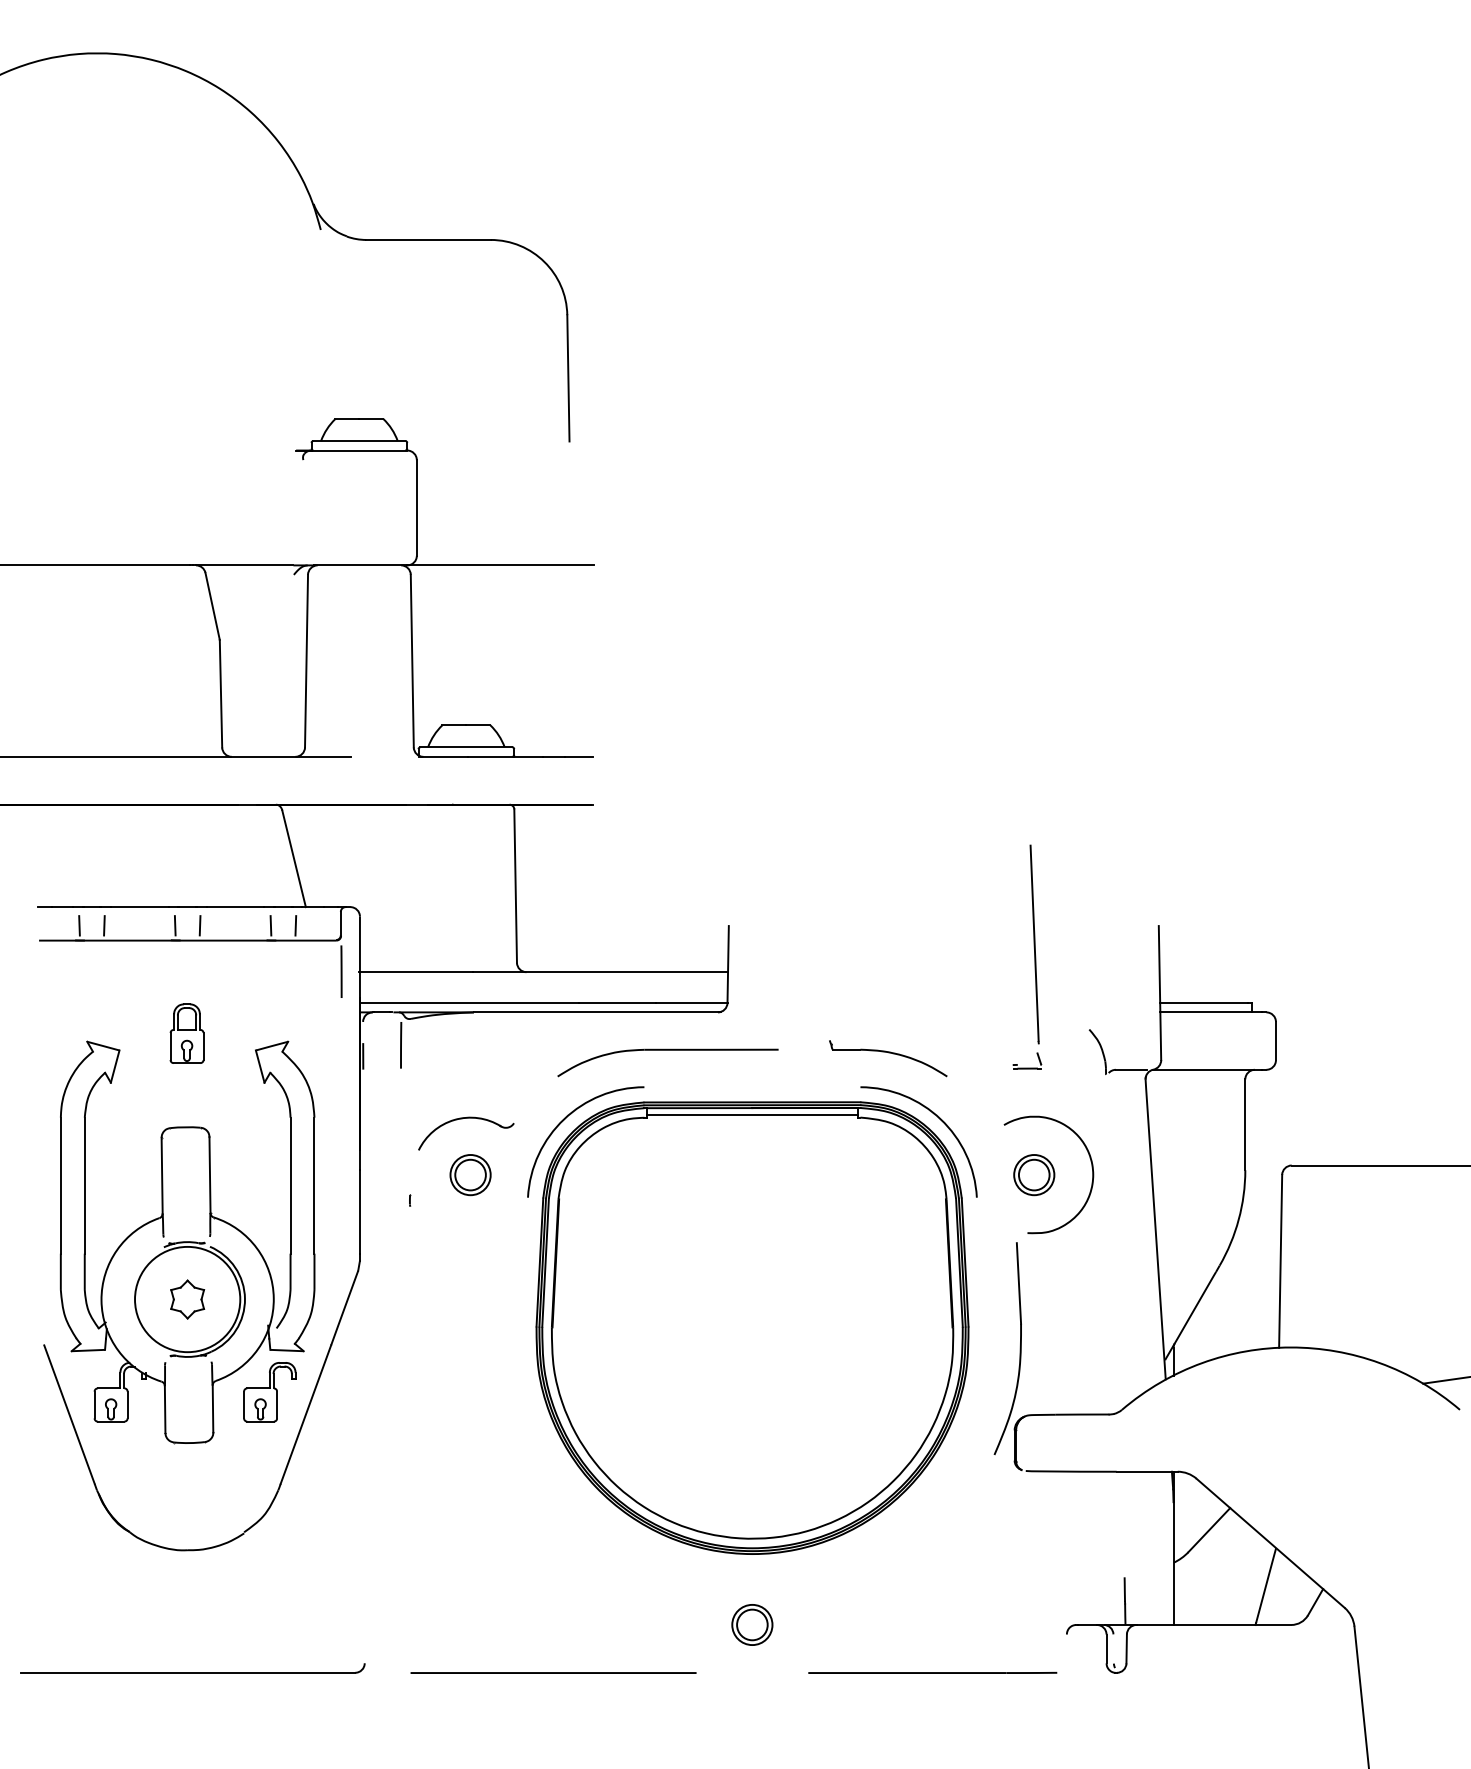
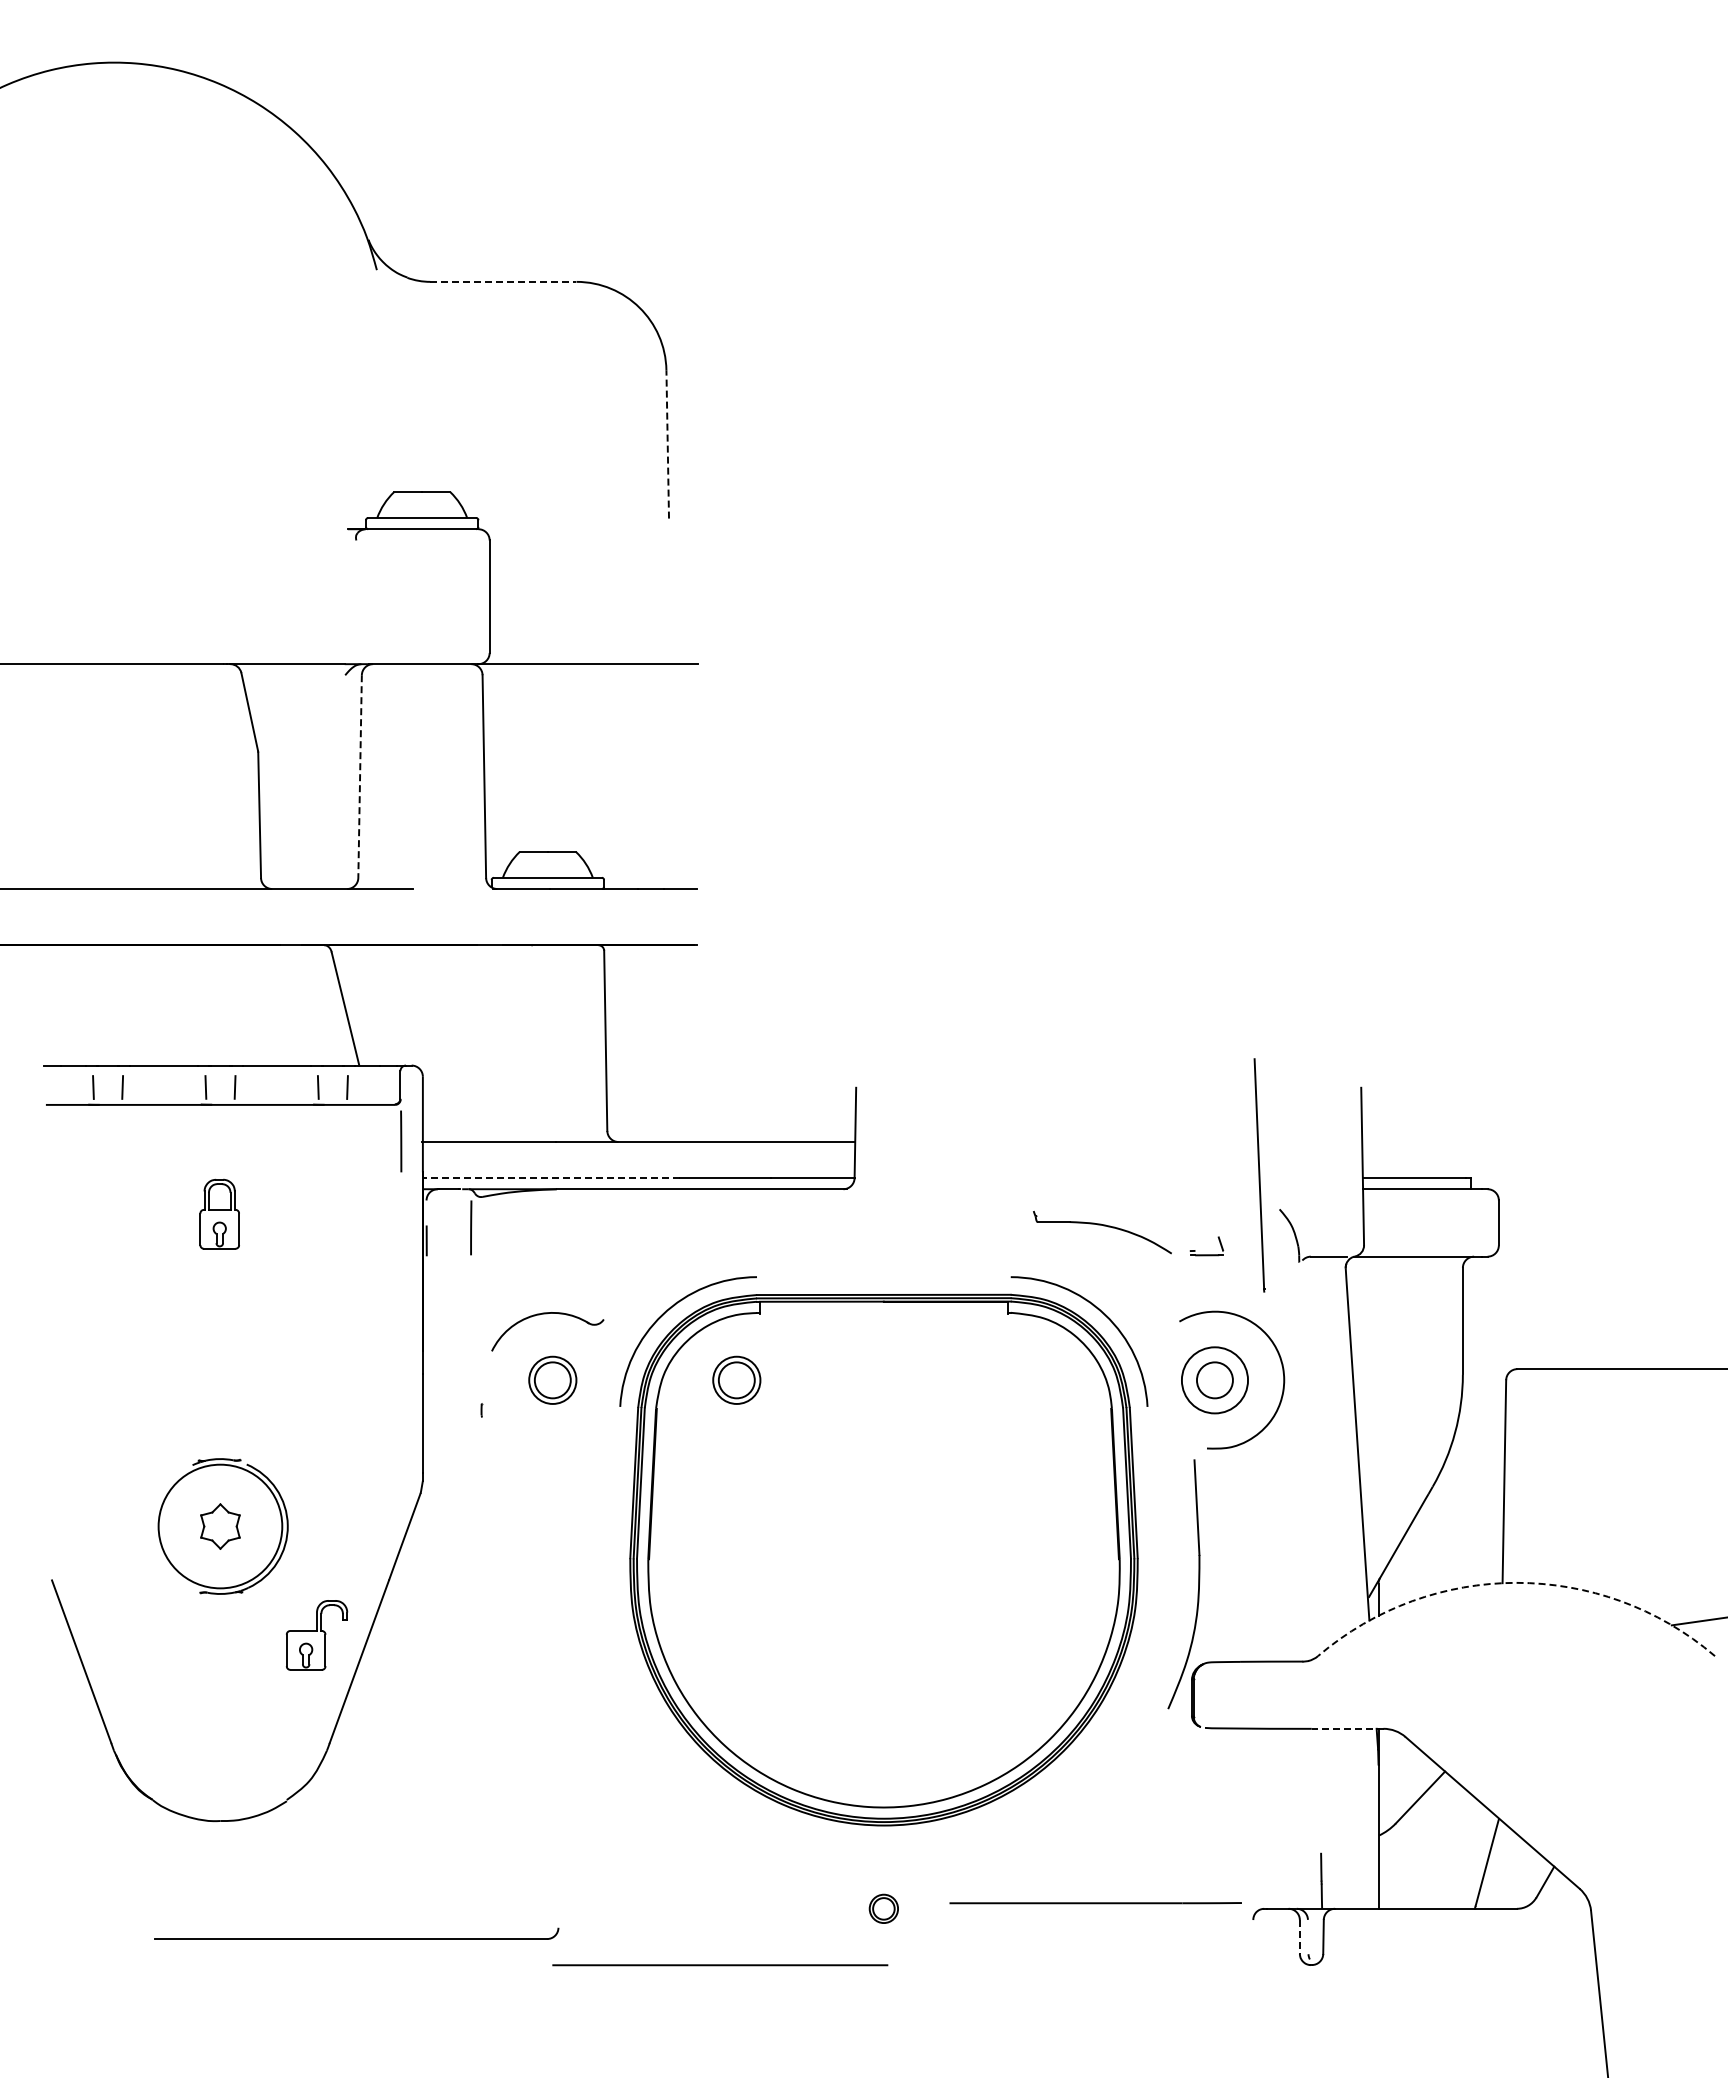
line: (428, 239) -> (503, 281), solid -> dashed
line: (568, 377) -> (667, 443), solid -> dashed
line: (306, 661) -> (360, 777), solid -> dashed
line: (1034, 944) -> (1259, 1175), moved
line: (469, 1002) -> (551, 1177), solid -> dashed
part: (667, 1050) -> (784, 1234), removed
part: (889, 1053) -> (1103, 1226), moved
line: (752, 1114) -> (883, 1309), removed
part: (626, 1174) -> (736, 1379), added
circle: (1033, 1174) -> (1214, 1379), size x1.4
part: (187, 1242) -> (220, 1459), removed
arc: (1290, 1347) -> (1516, 1582), solid -> dashed
line: (1147, 1471) -> (1347, 1728), solid -> dashed
part: (752, 1624) -> (883, 1908), size x0.6
line: (1106, 1648) -> (1299, 1936), solid -> dashed
part: (192, 1668) -> (356, 1933), moved
line: (553, 1673) -> (720, 1965), moved
line: (932, 1673) -> (1095, 1903), moved

